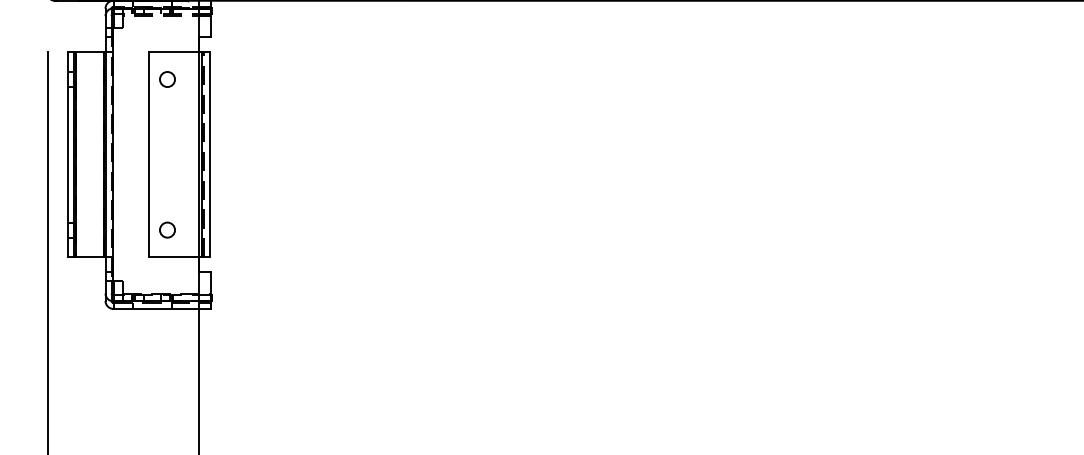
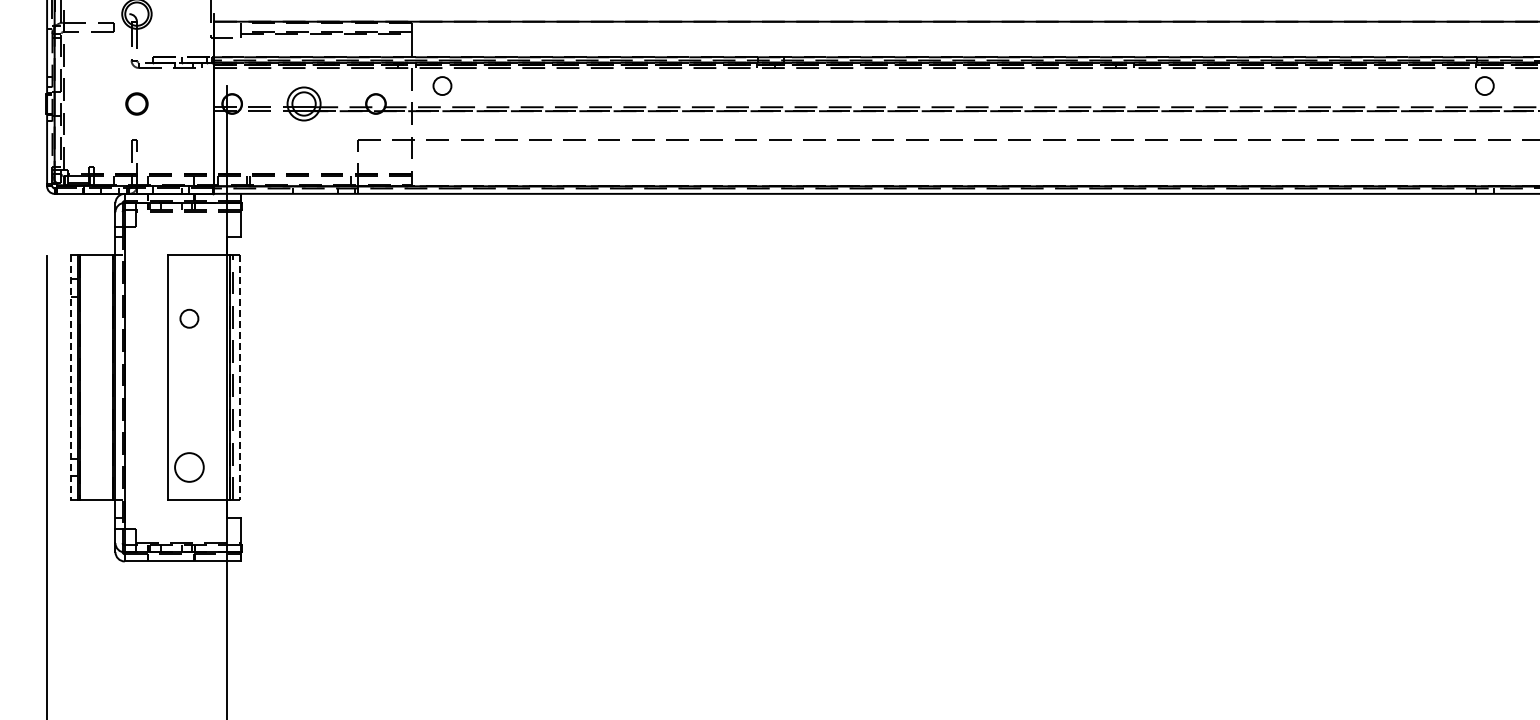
circle: (167, 79) -> (189, 318), moved
line: (67, 155) -> (70, 378), solid -> dashed
line: (209, 155) -> (239, 378), solid -> dashed
circle: (167, 230) -> (189, 467), size x1.6

